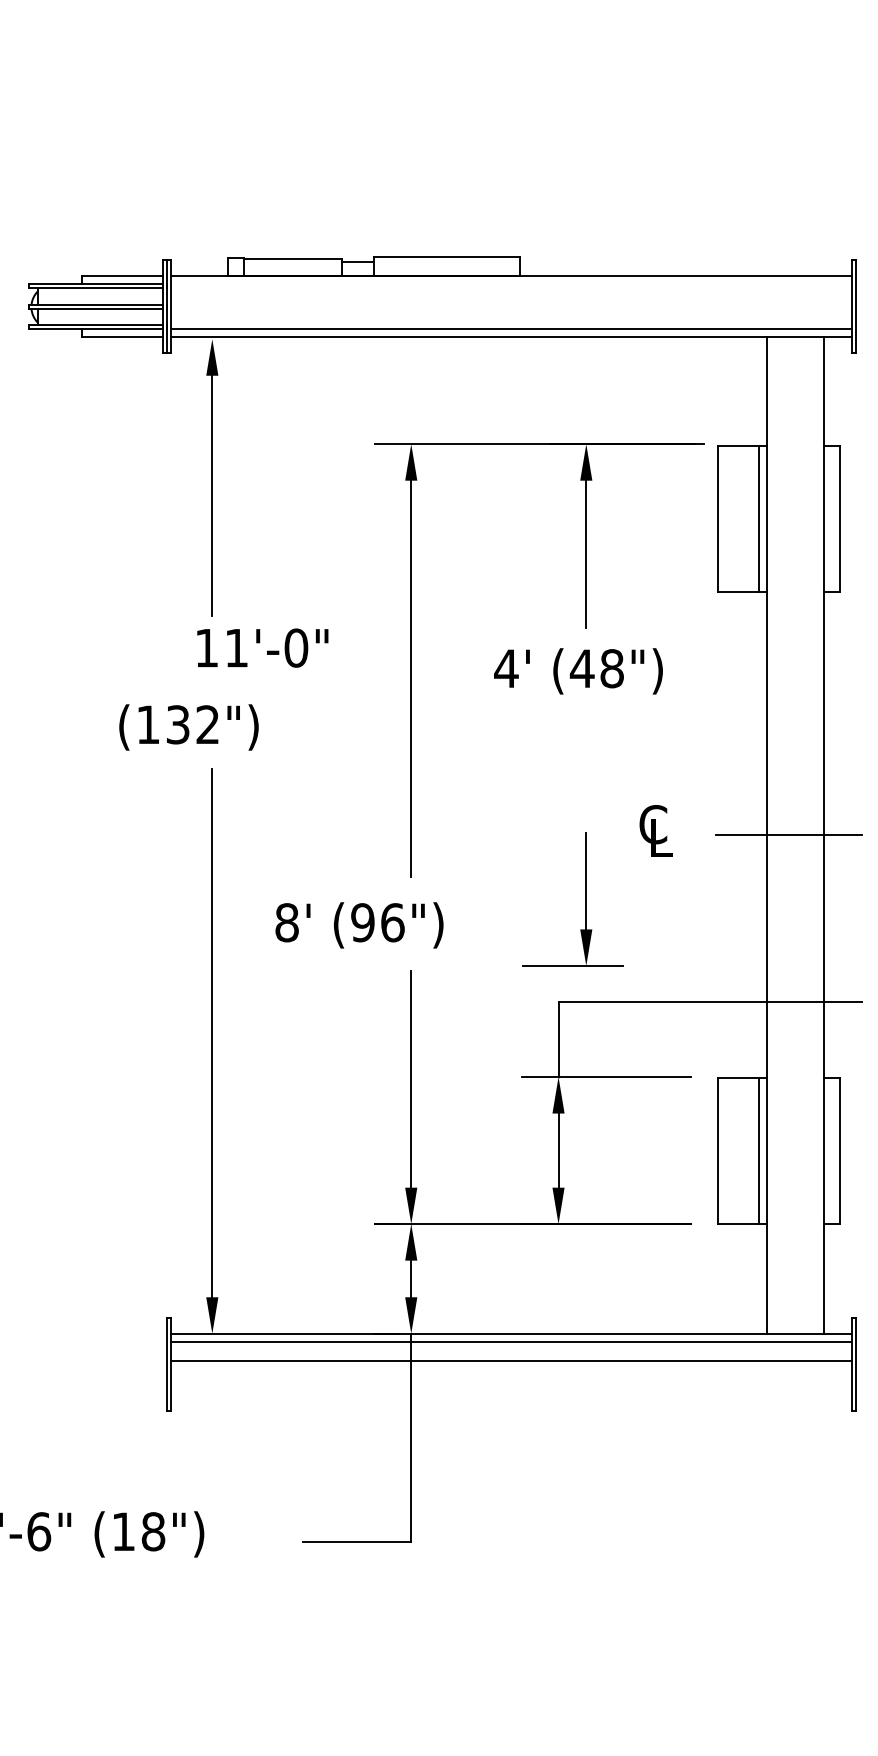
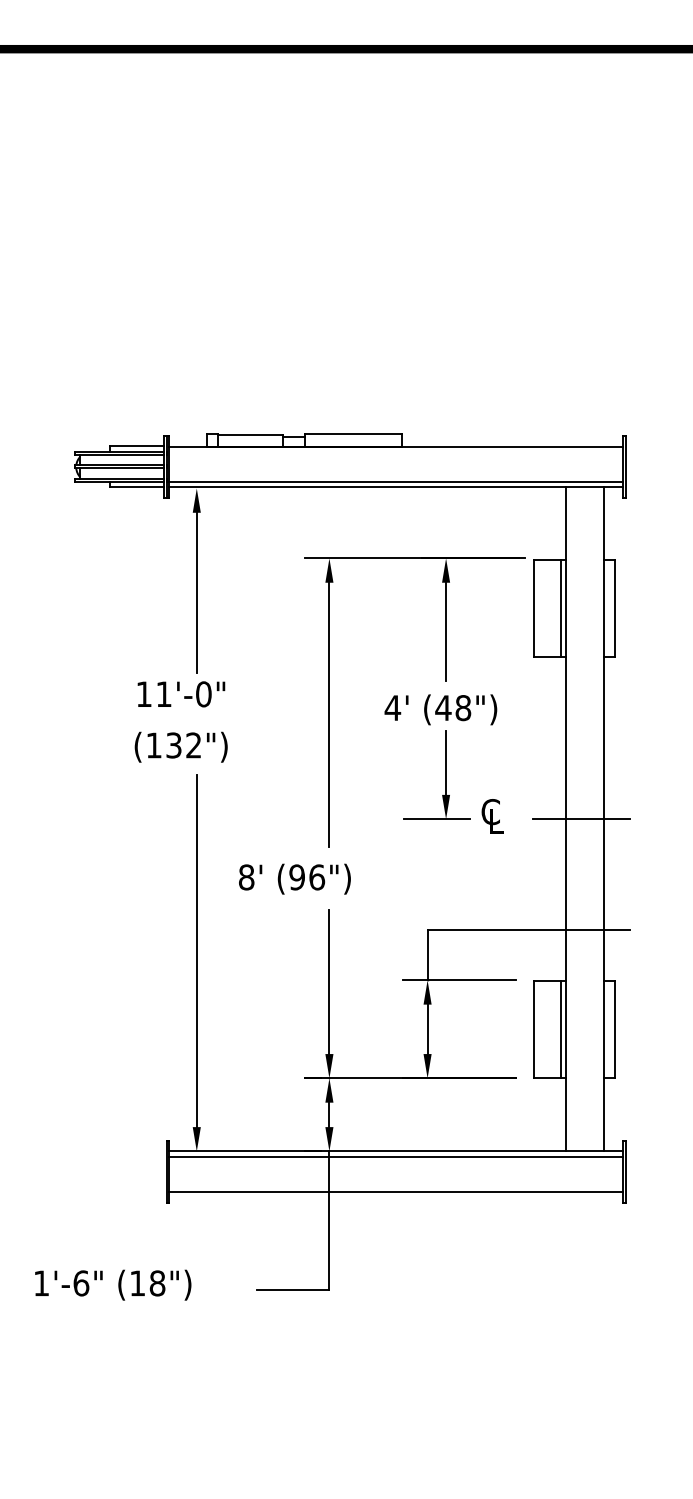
text: (262, 648) -> (181, 694), moved
part: (585, 898) -> (445, 774), moved
line: (511, 1360) -> (396, 1191), moved

